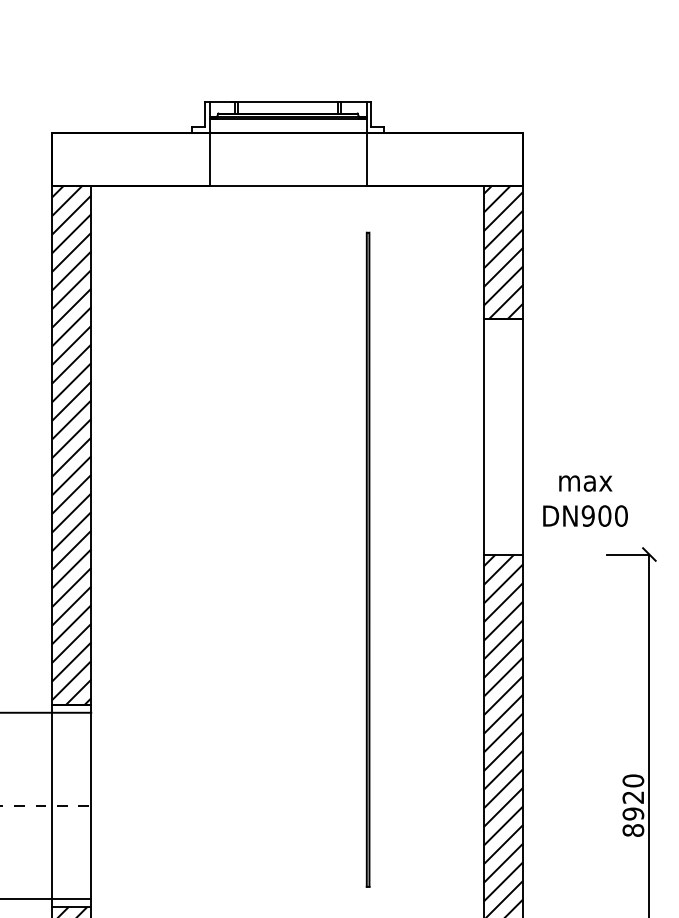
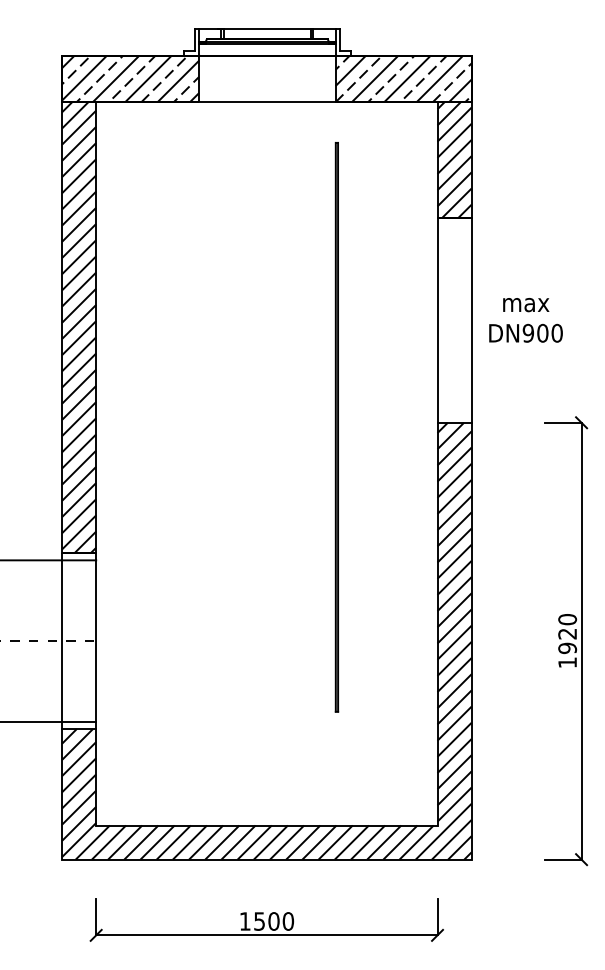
hatch: (130, 158) -> (130, 78), added
hatch: (444, 158) -> (403, 78), added
text: (584, 501) -> (525, 320), moved
text: (633, 830) -> (567, 662), 8920 -> 1920

